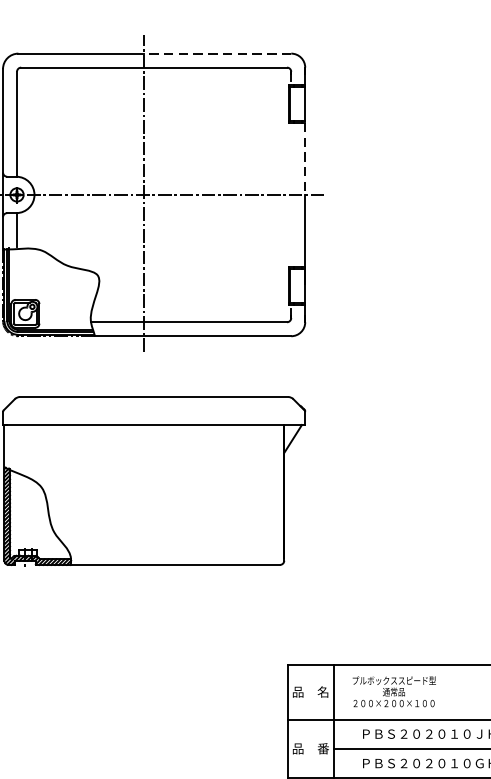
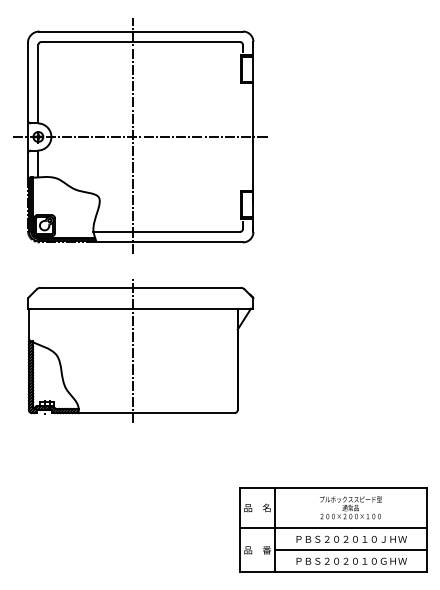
line: (218, 53) -> (188, 31), dashed -> solid
line: (305, 159) -> (253, 110), dashed -> solid
line: (144, 479) -> (133, 349), added
text: (393, 691) -> (350, 507), moved

